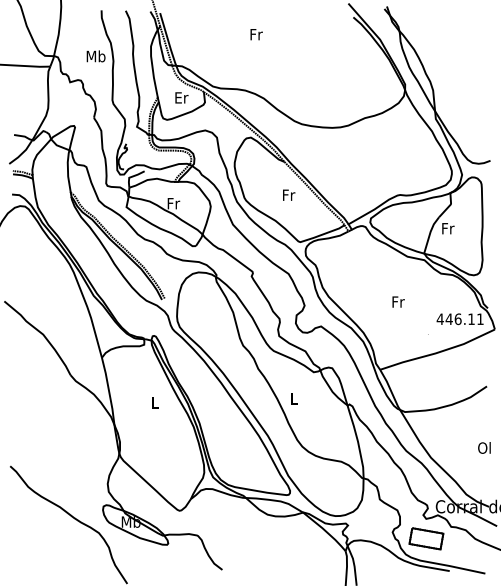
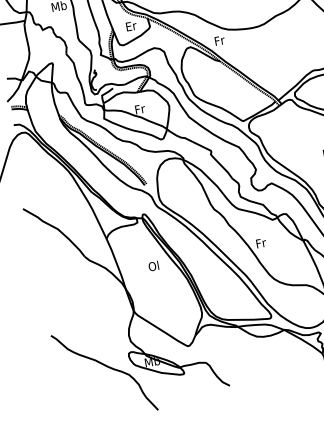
text: (289, 194) -> (220, 40), moved
text: (294, 398) -> (261, 242), L -> Fr
text: (154, 402) -> (153, 265), L -> Ol

